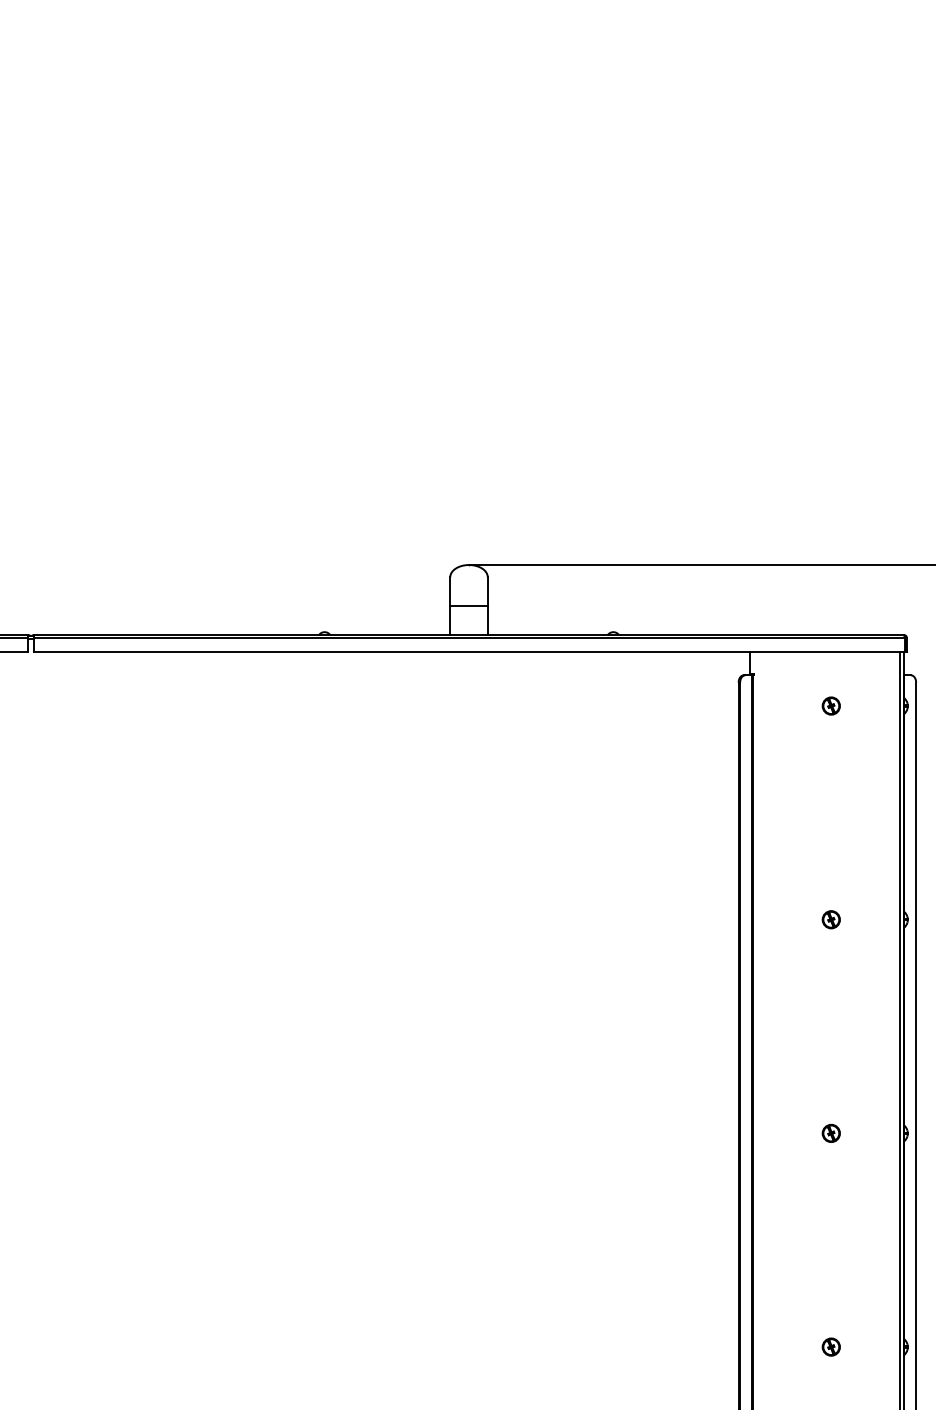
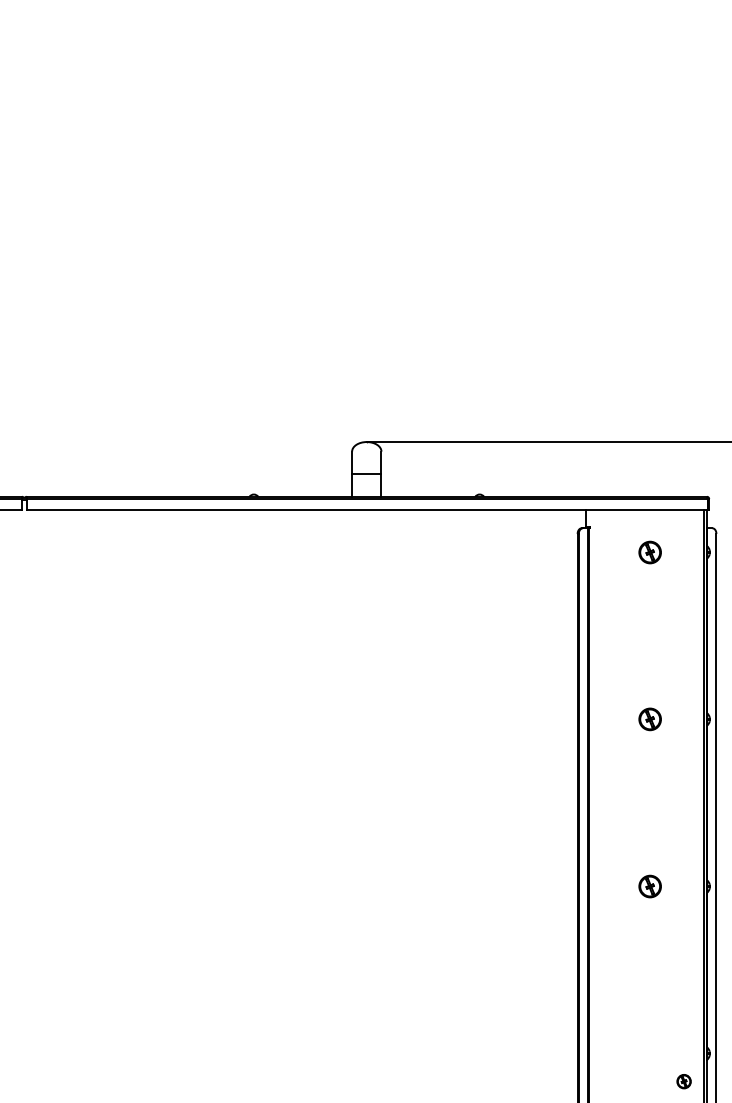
part: (830, 705) -> (649, 551), size x1.6
part: (830, 919) -> (649, 719), size x1.6
part: (830, 1133) -> (649, 886), size x1.6
part: (830, 1346) -> (683, 1081), moved

